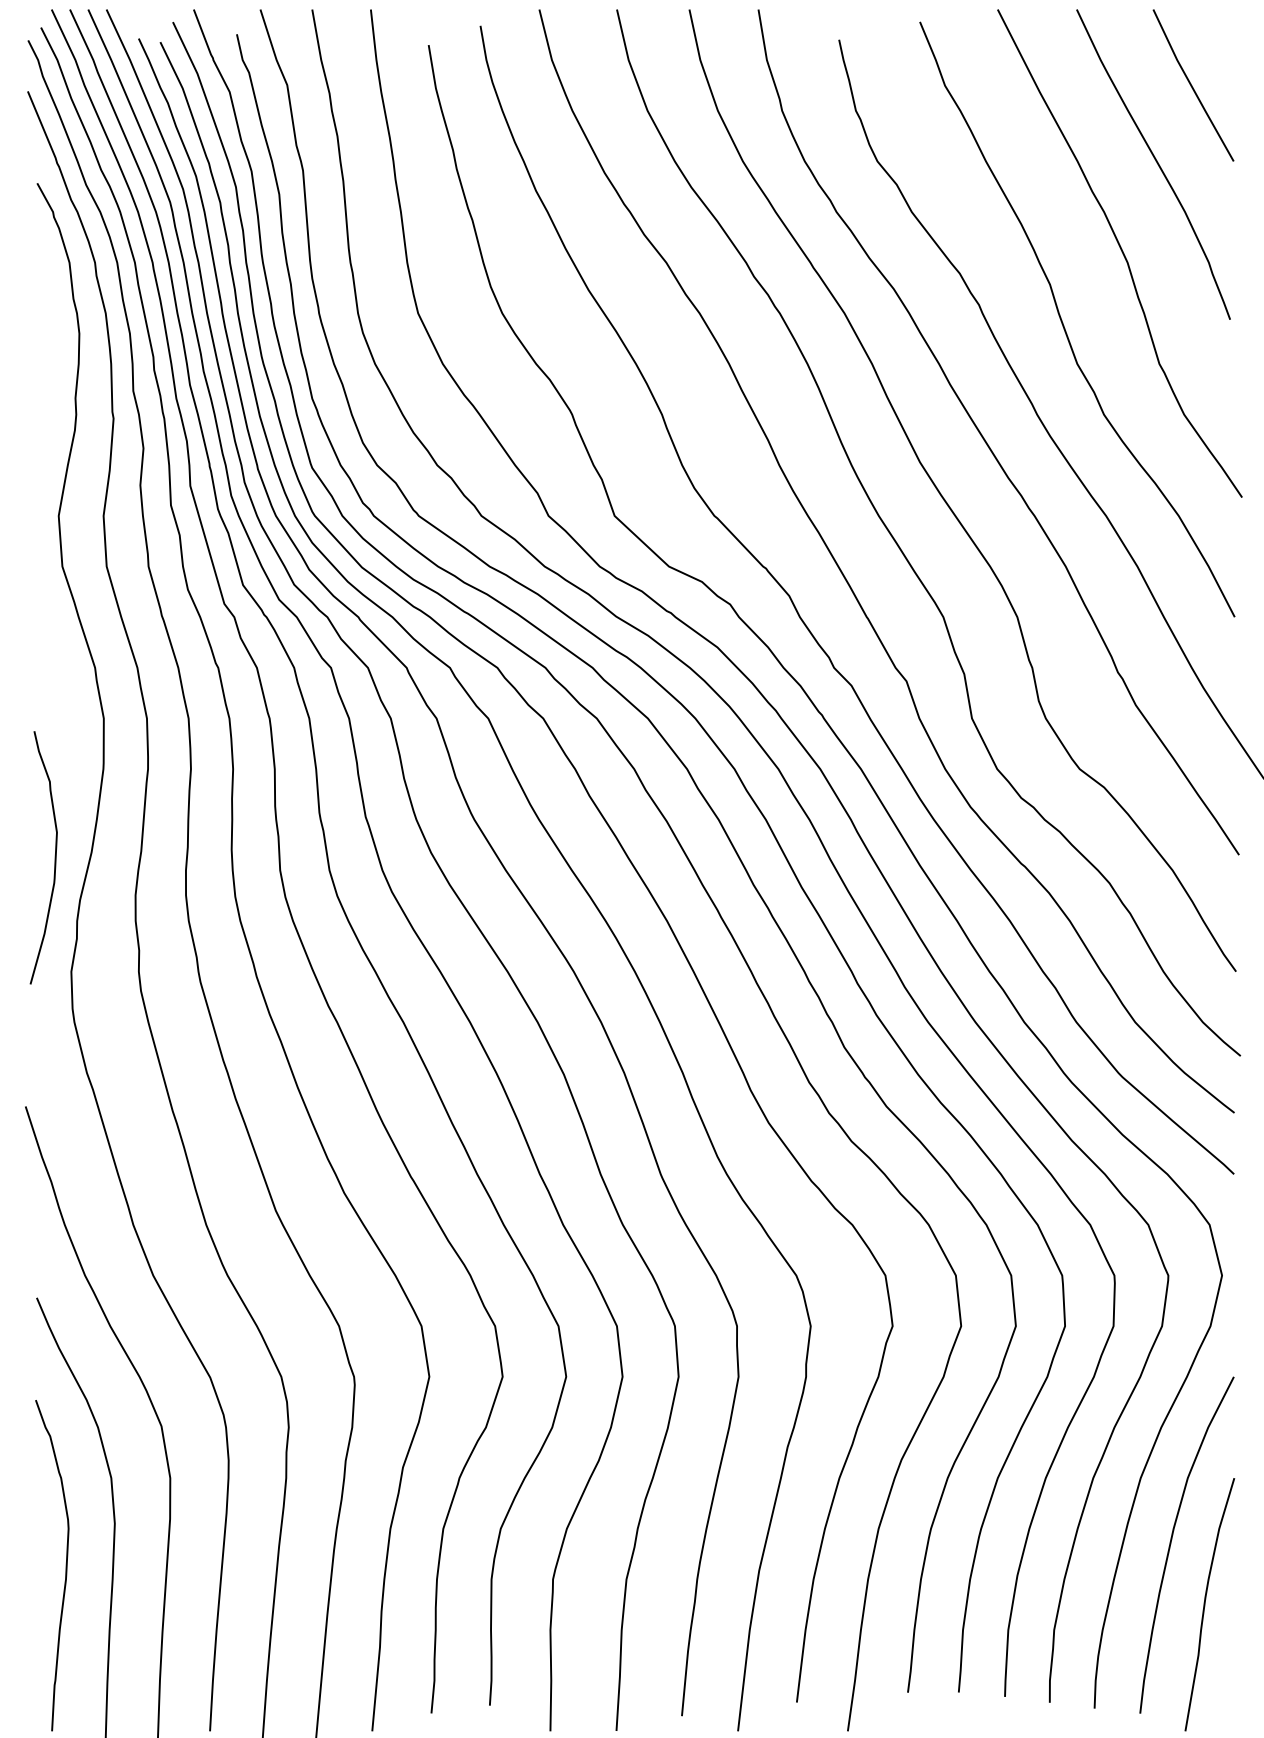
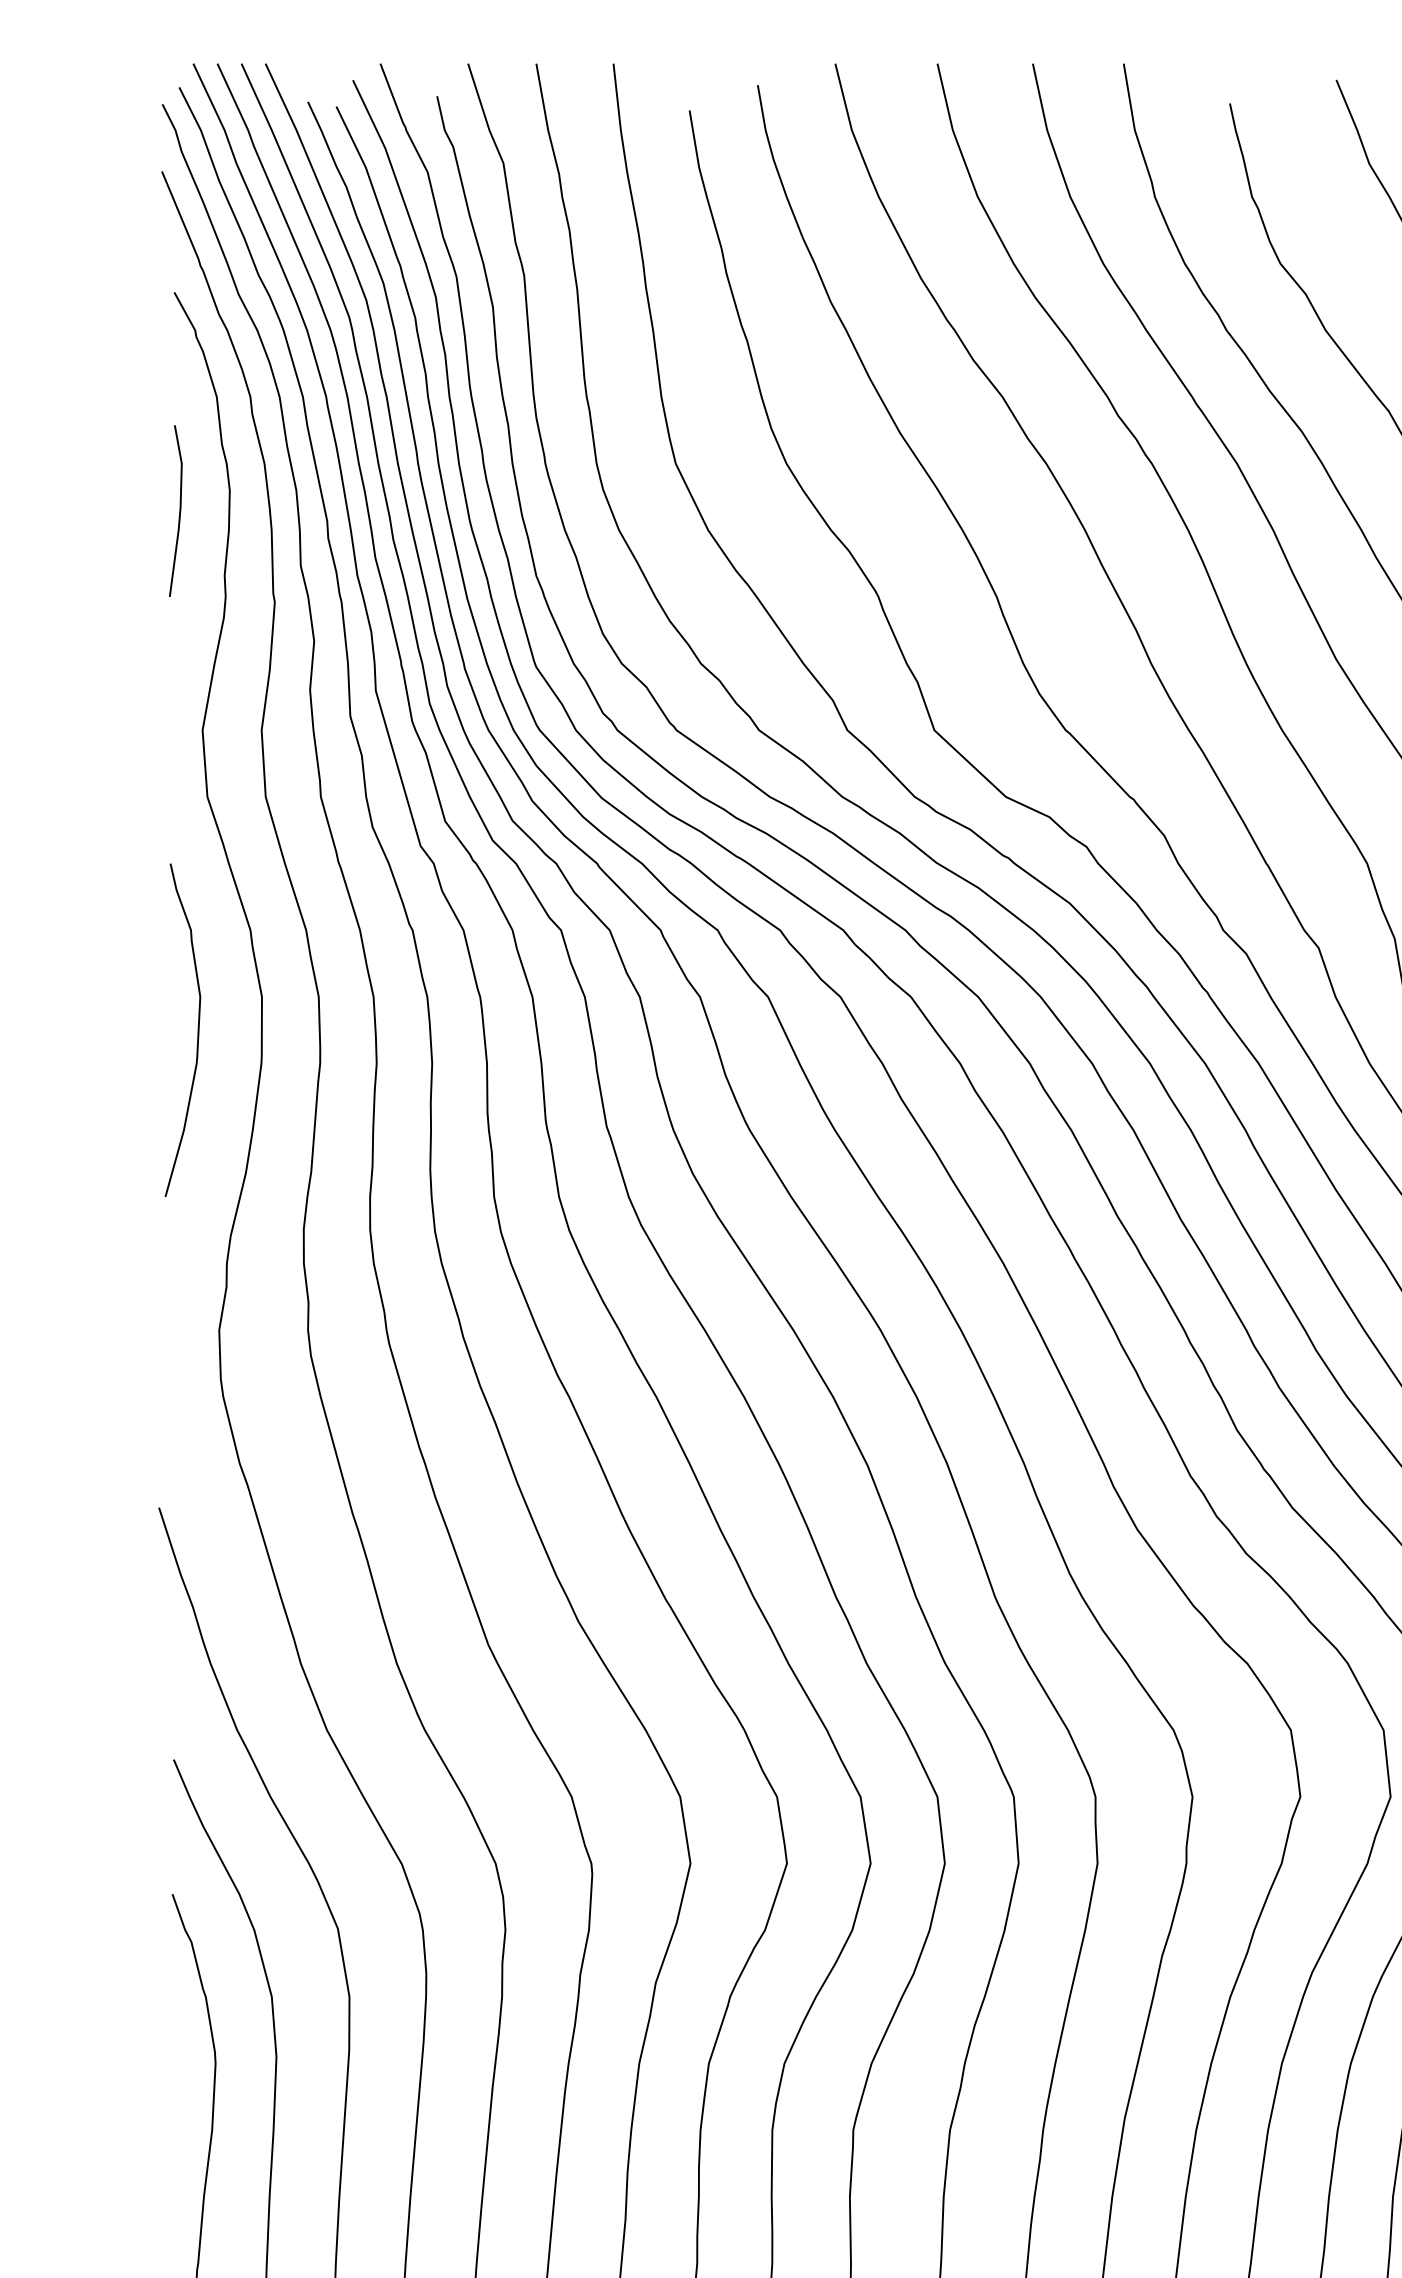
line: (40, 349) -> (178, 511), added
curve: (54, 857) -> (197, 1029), moved

